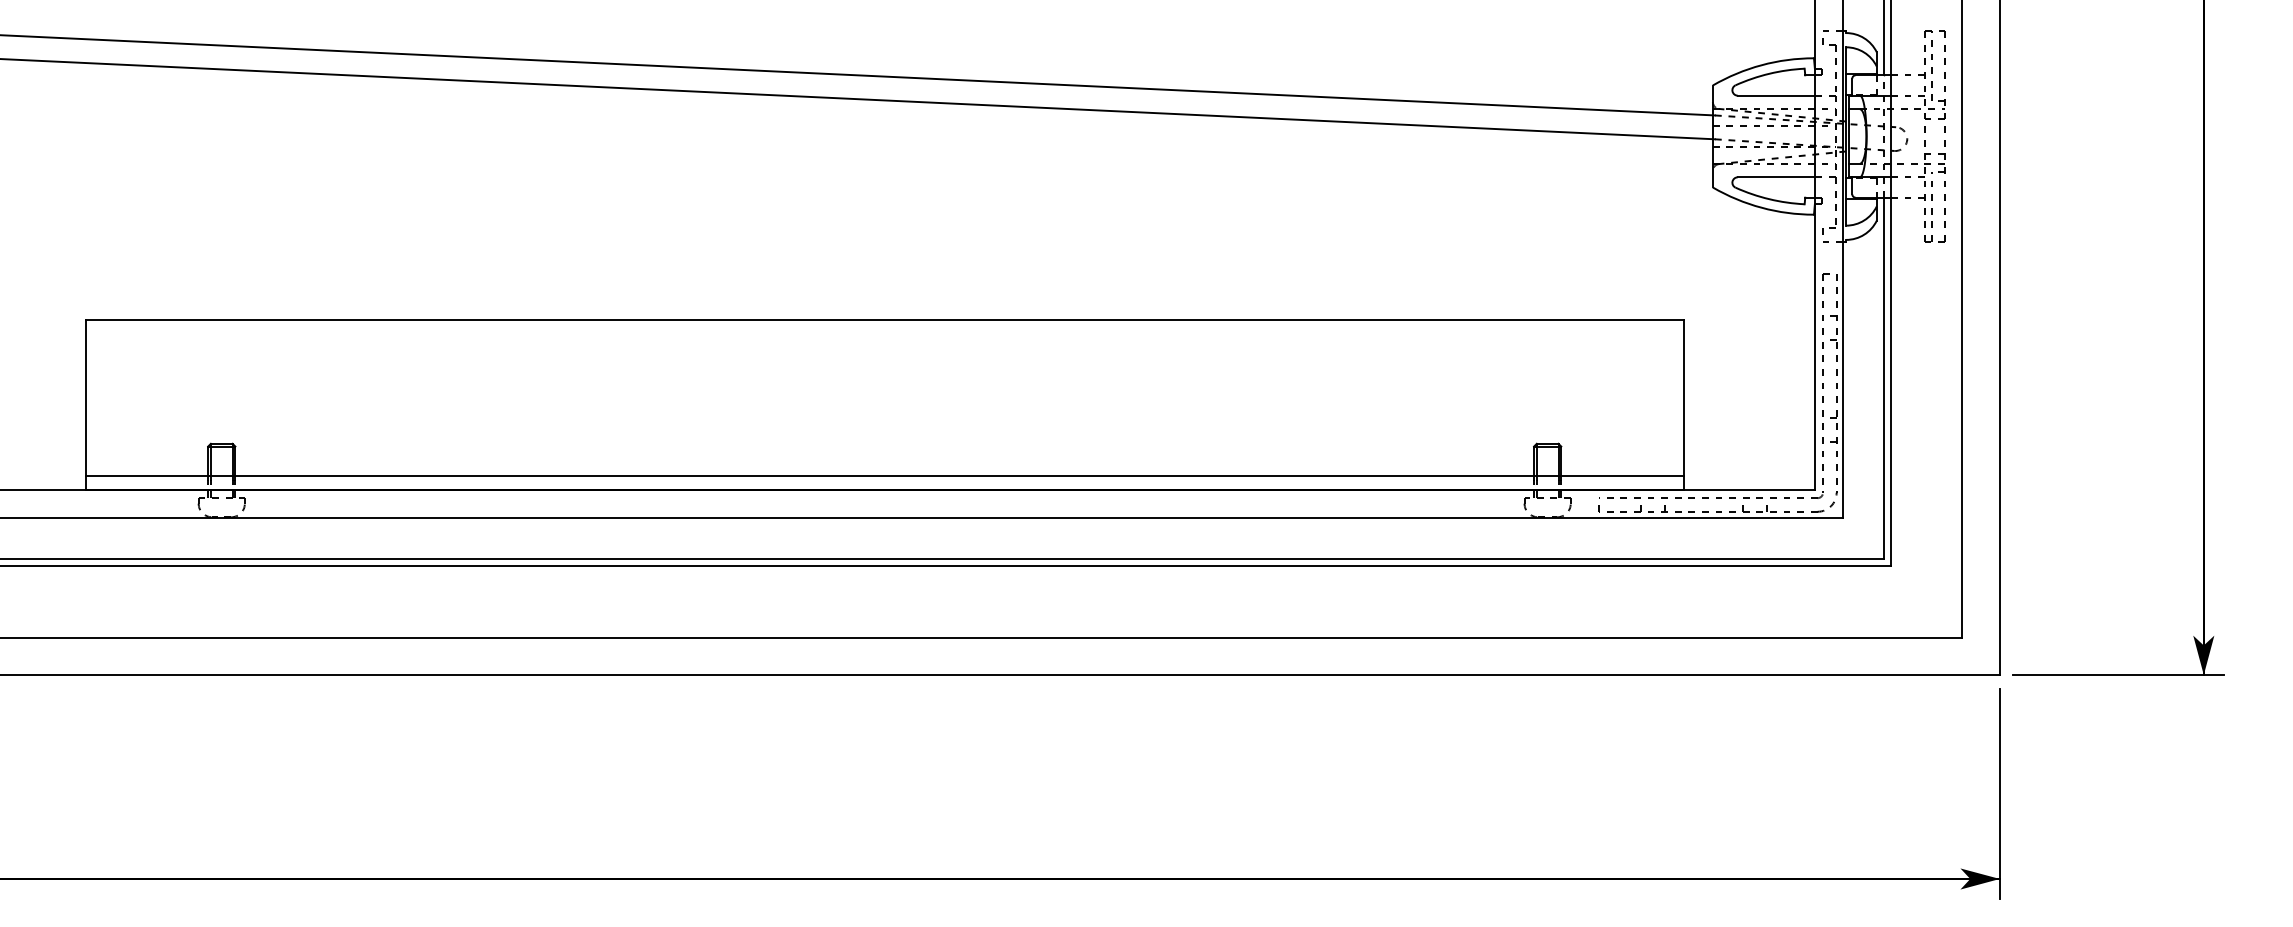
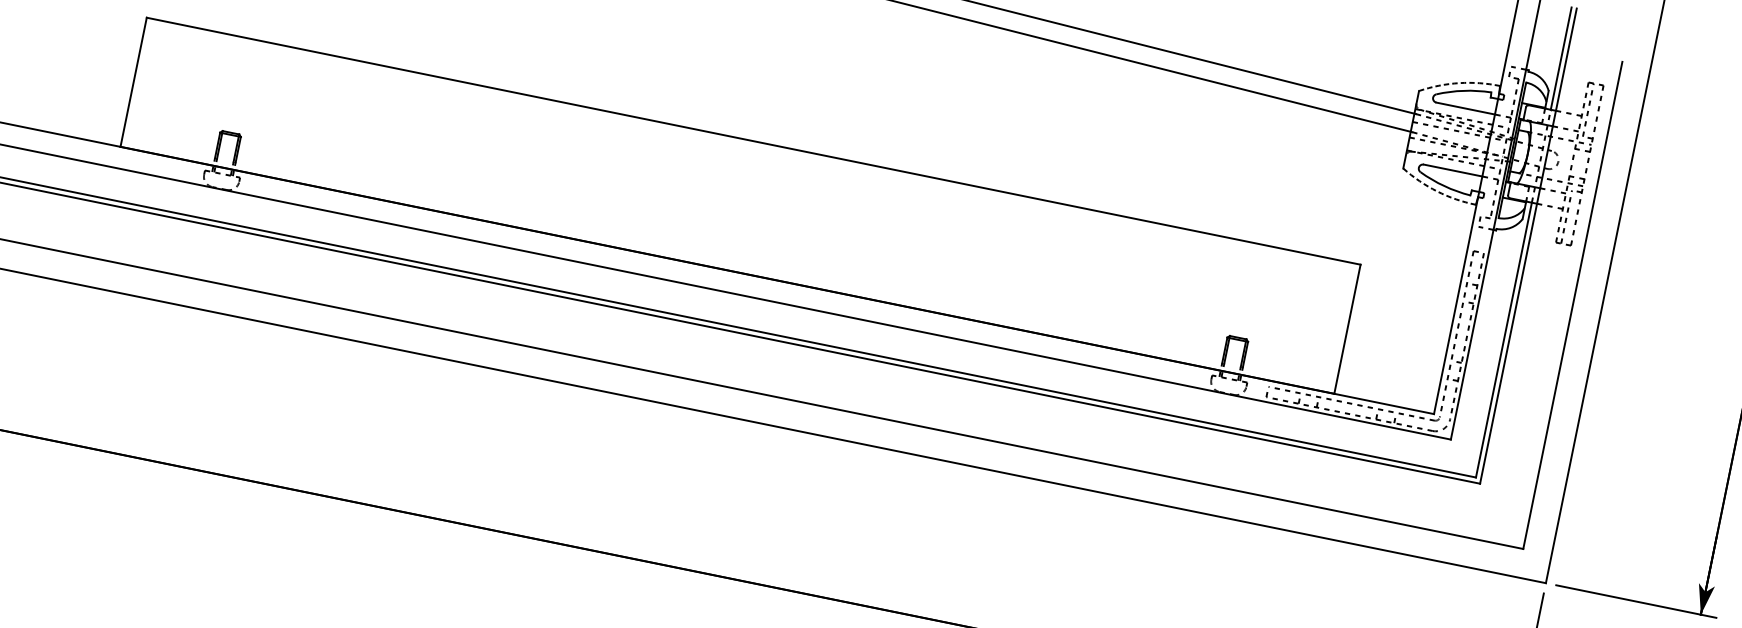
arc: (1761, 65) -> (1459, 83), solid -> dashed
arc: (1761, 207) -> (1437, 191), solid -> dashed
line: (884, 476) -> (729, 260), removed

